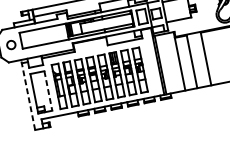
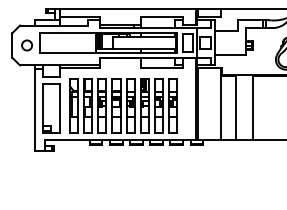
line: (48, 91) -> (59, 108), dashed -> solid
line: (28, 95) -> (35, 108), dashed -> solid

